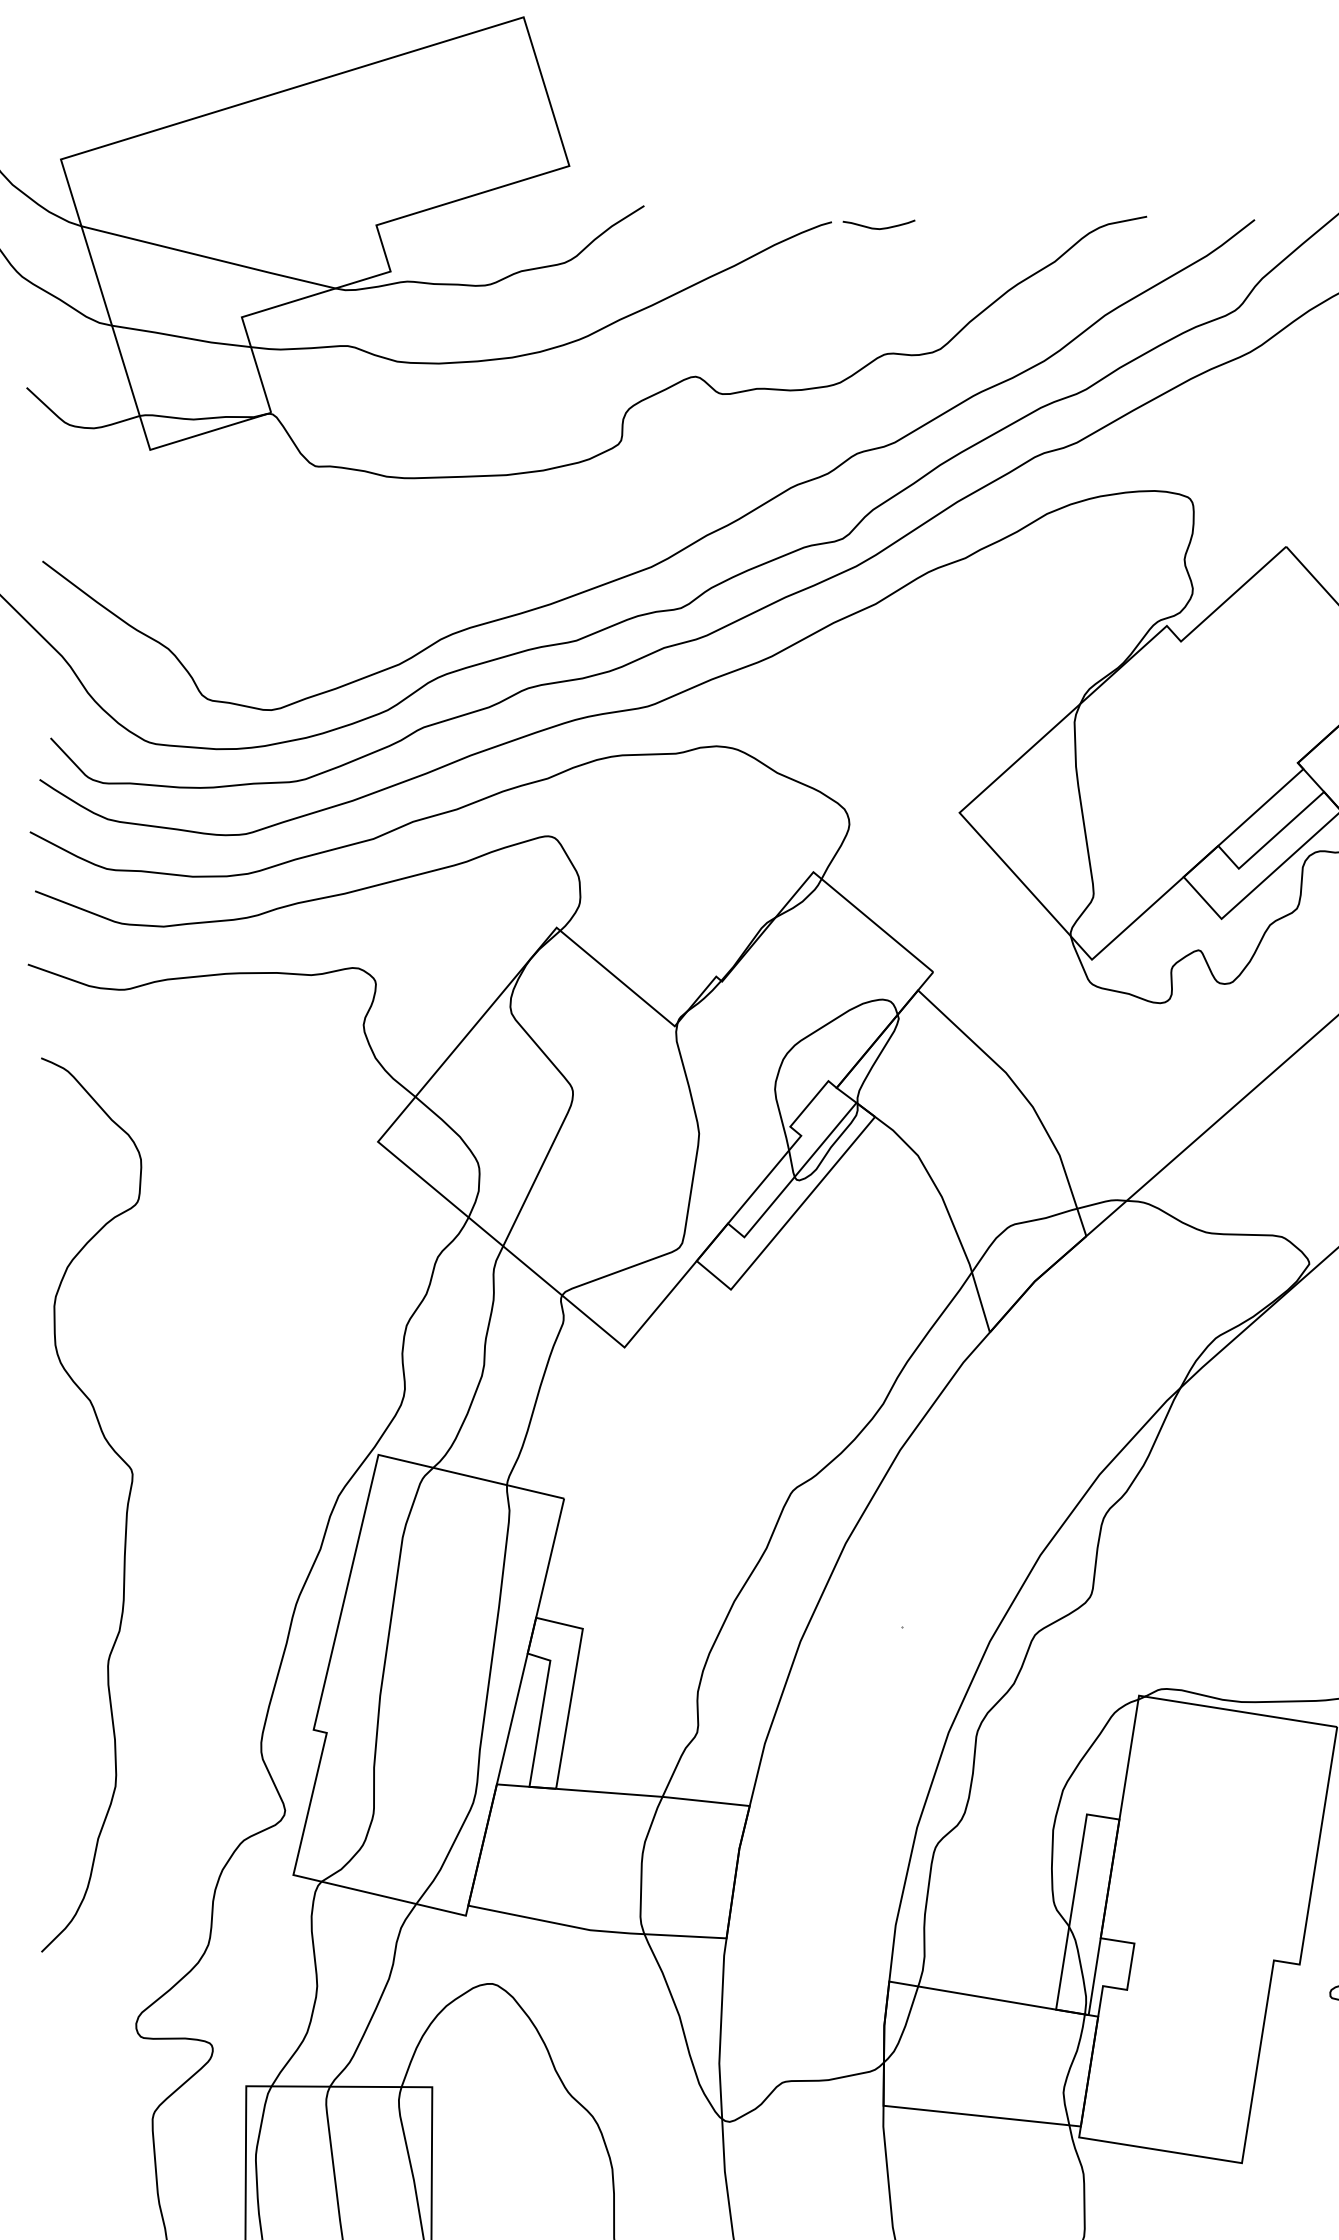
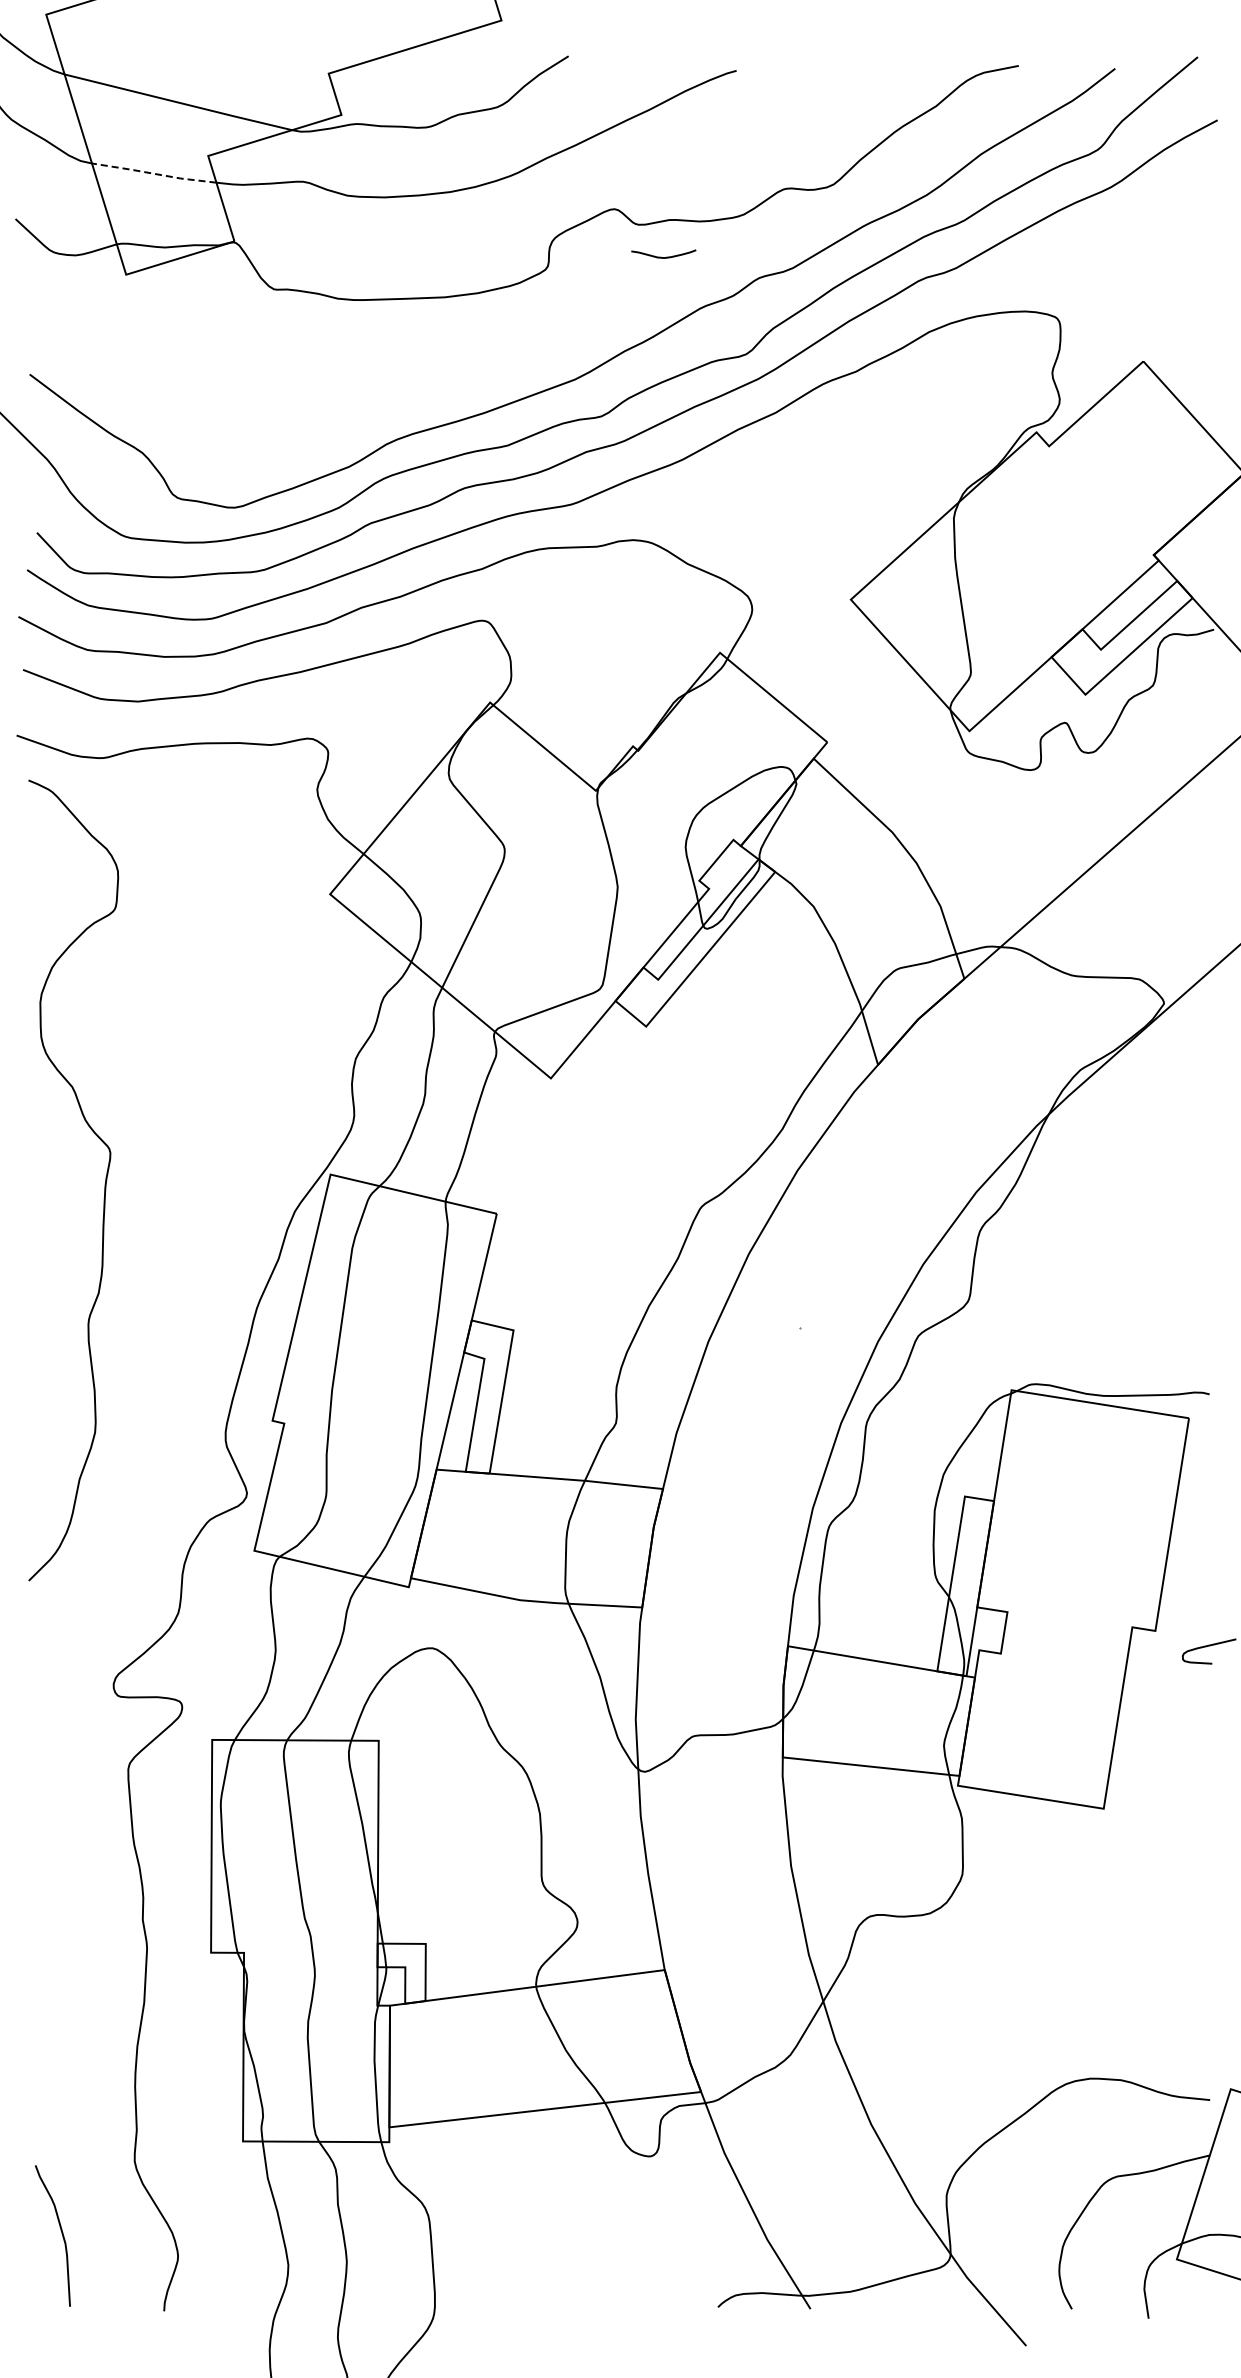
curve: (876, 227) -> (661, 256), moved
line: (180, 336) -> (153, 173), solid -> dashed
curve: (126, 1509) -> (104, 1184), moved

